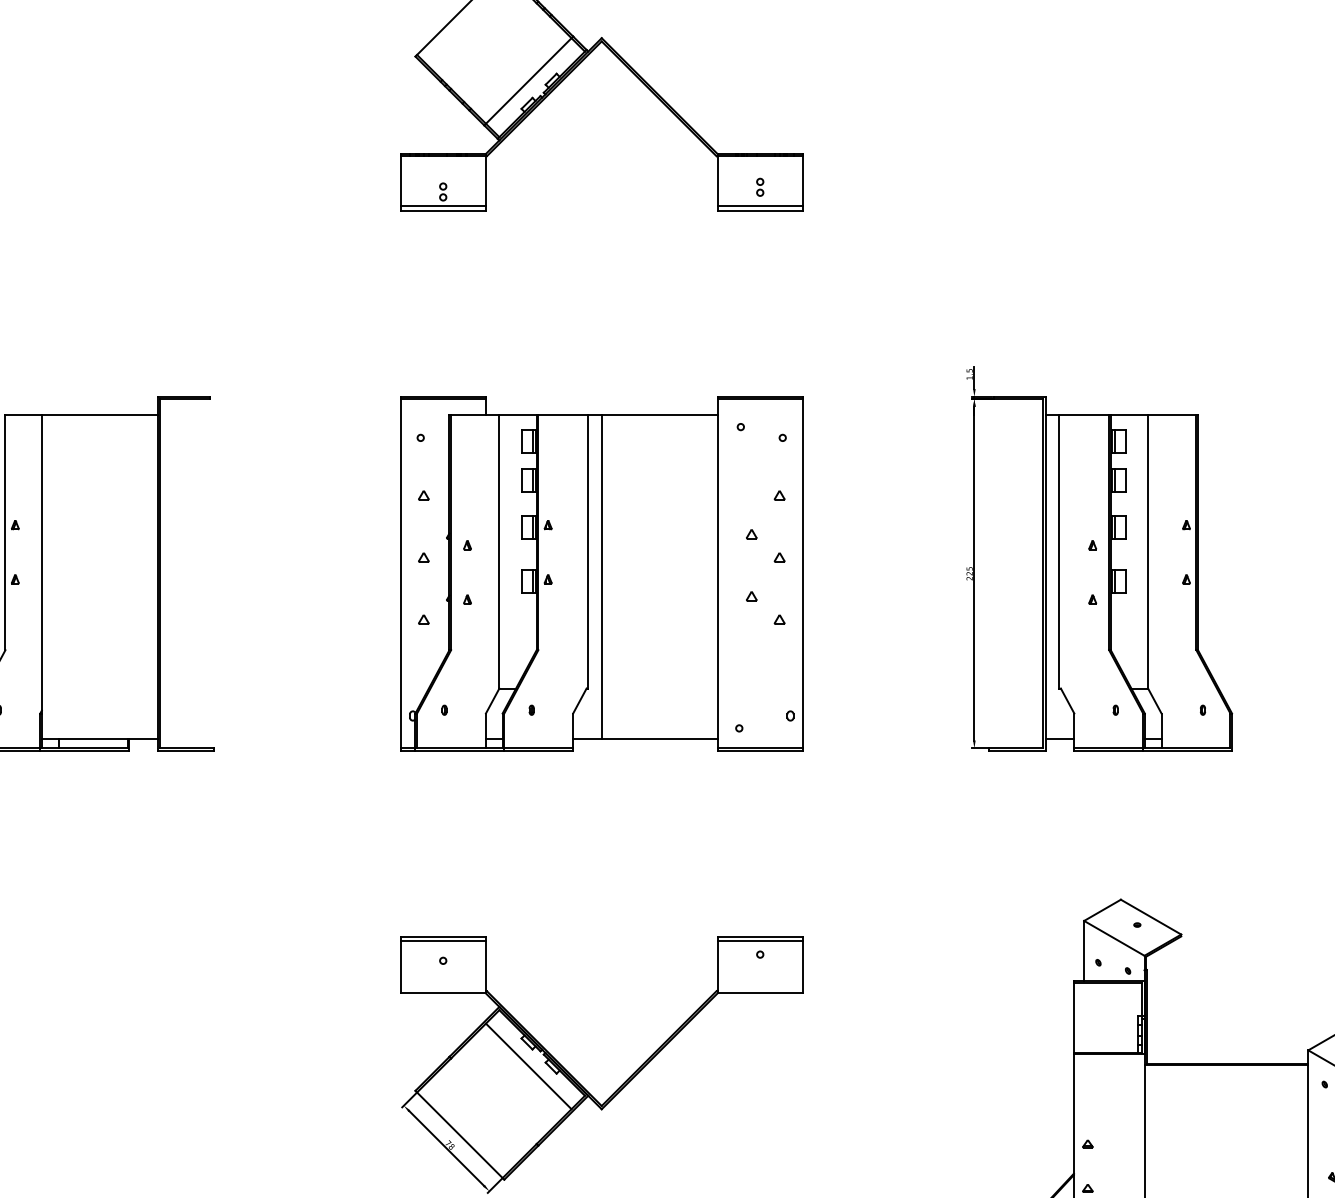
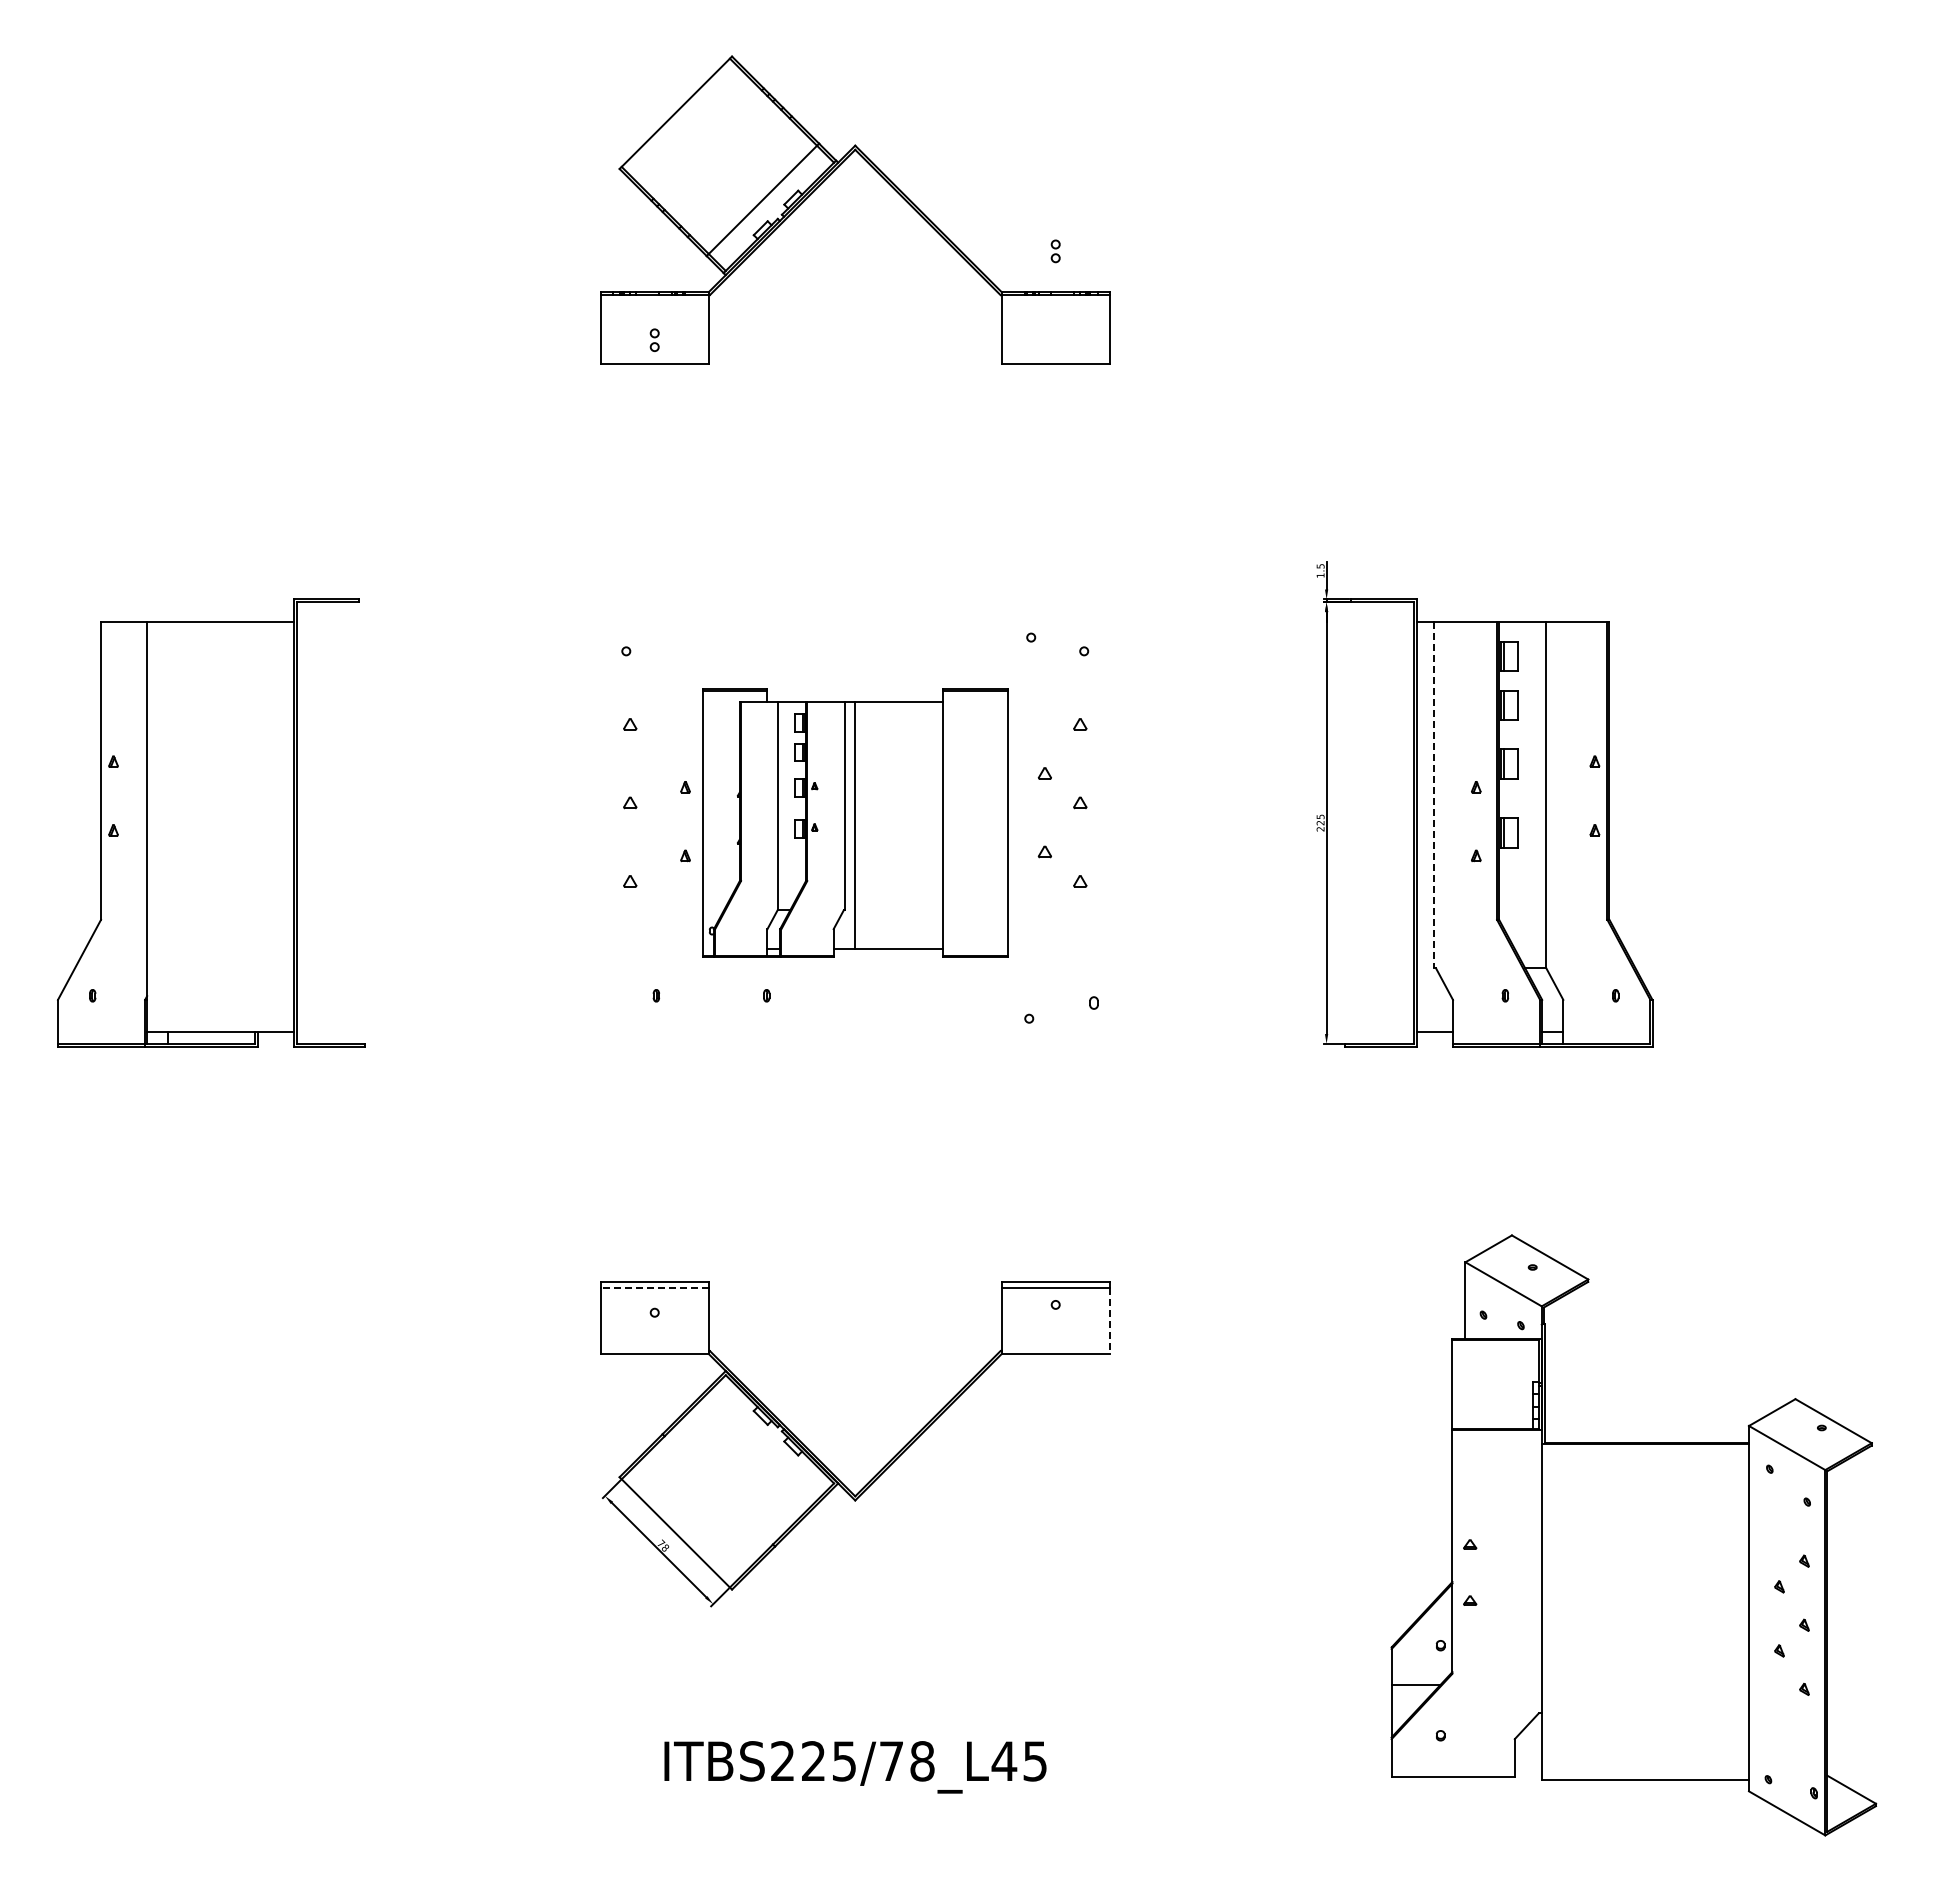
part: (760, 187) -> (1055, 251), moved
line: (443, 205) -> (654, 357), removed
line: (760, 205) -> (1055, 357), removed
line: (1058, 551) -> (1433, 795), solid -> dashed
part: (601, 573) -> (855, 822), size x0.6
line: (443, 941) -> (654, 1288), solid -> dashed
line: (802, 967) -> (1109, 1321), solid -> dashed
line: (528, 1066) -> (762, 1446), removed

